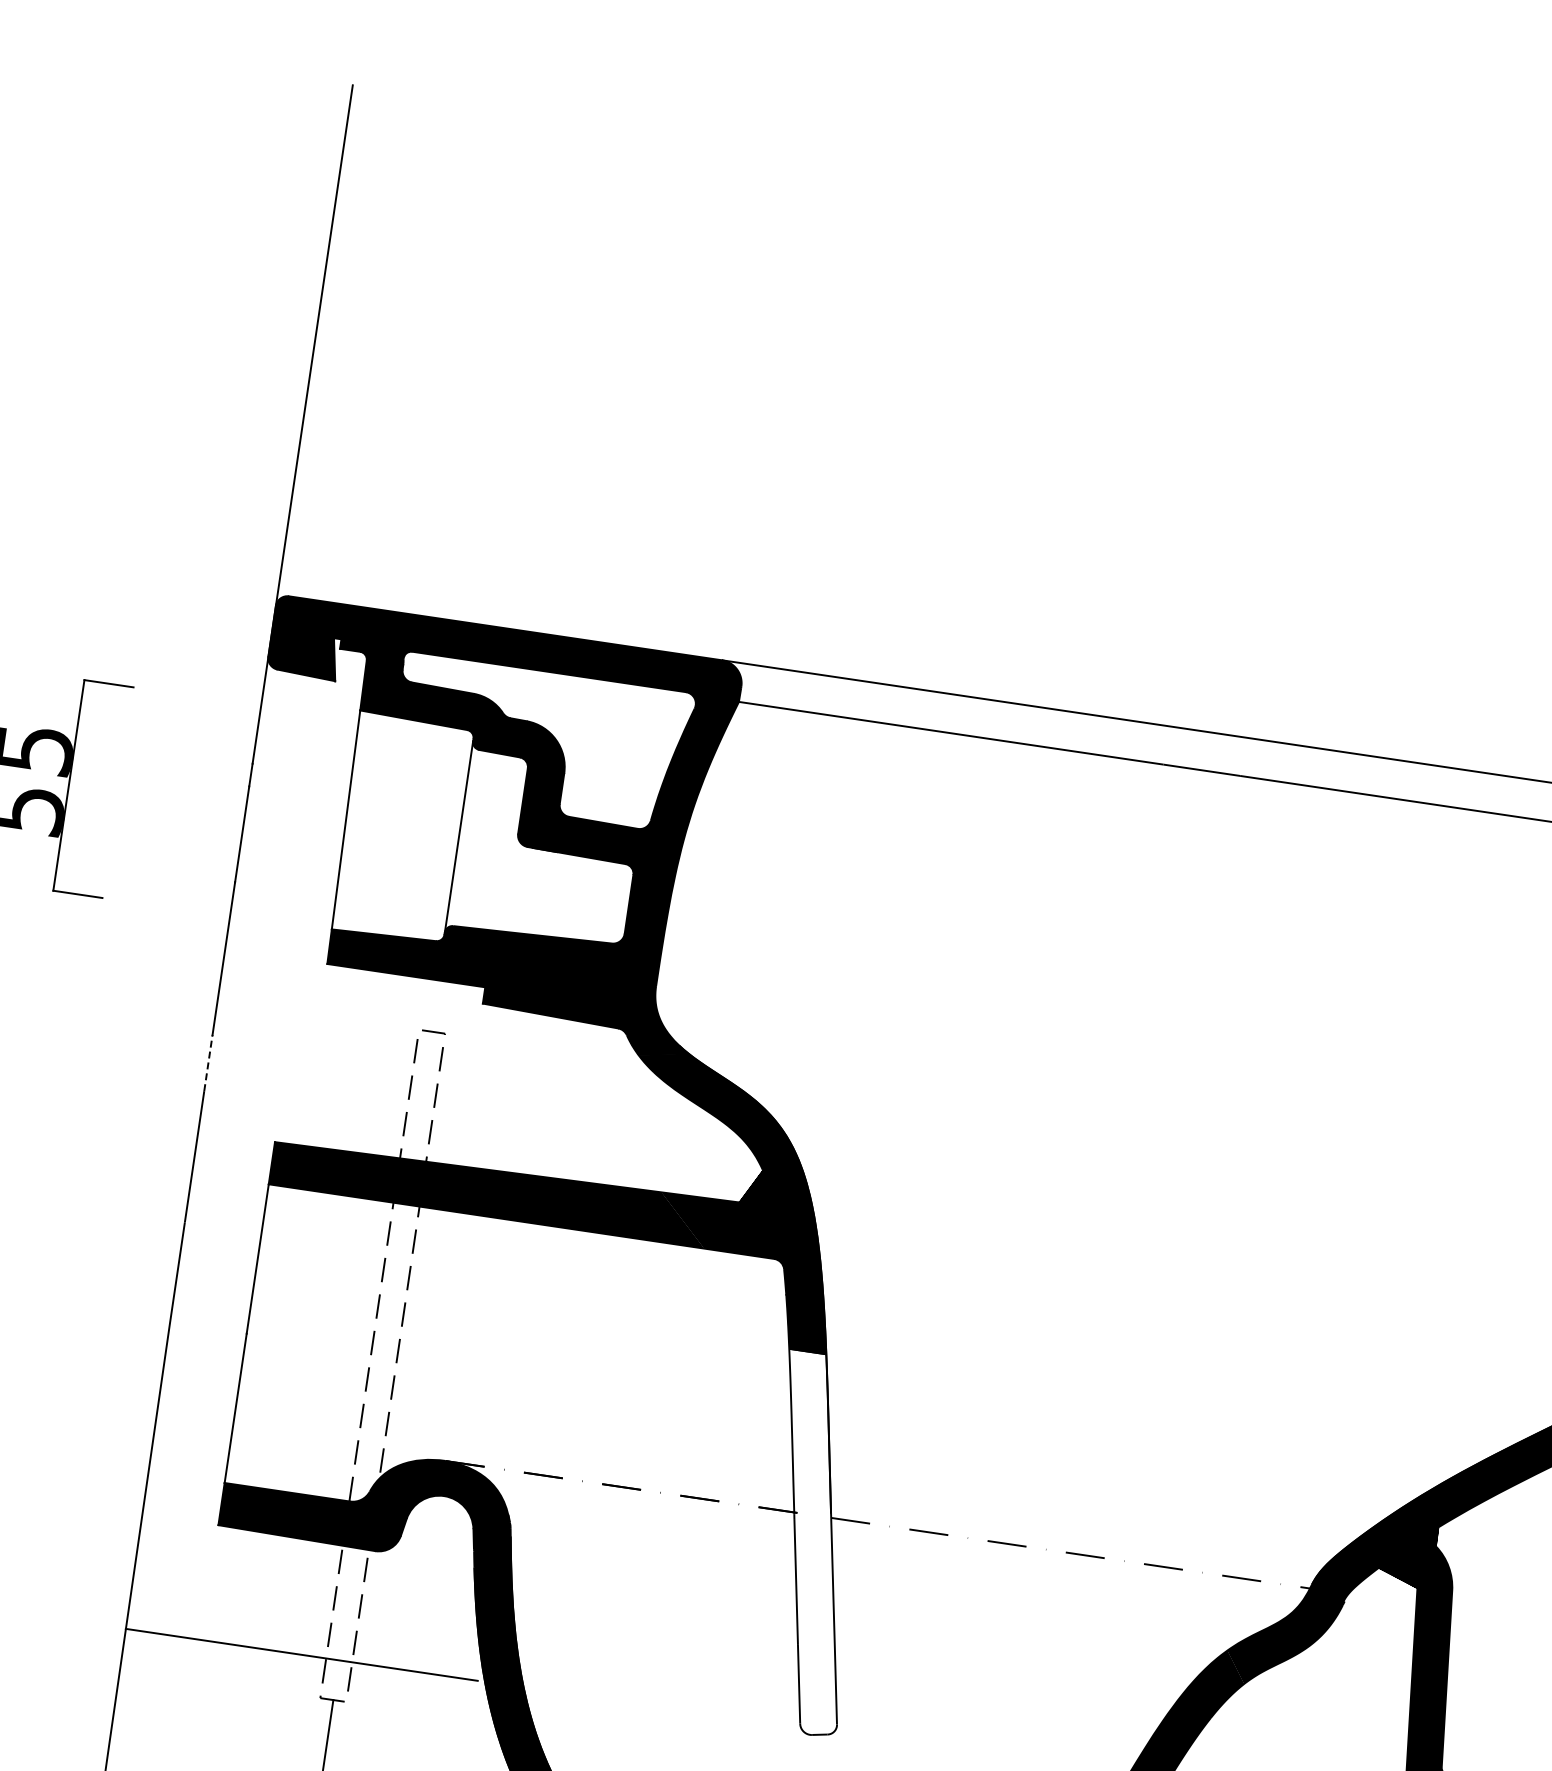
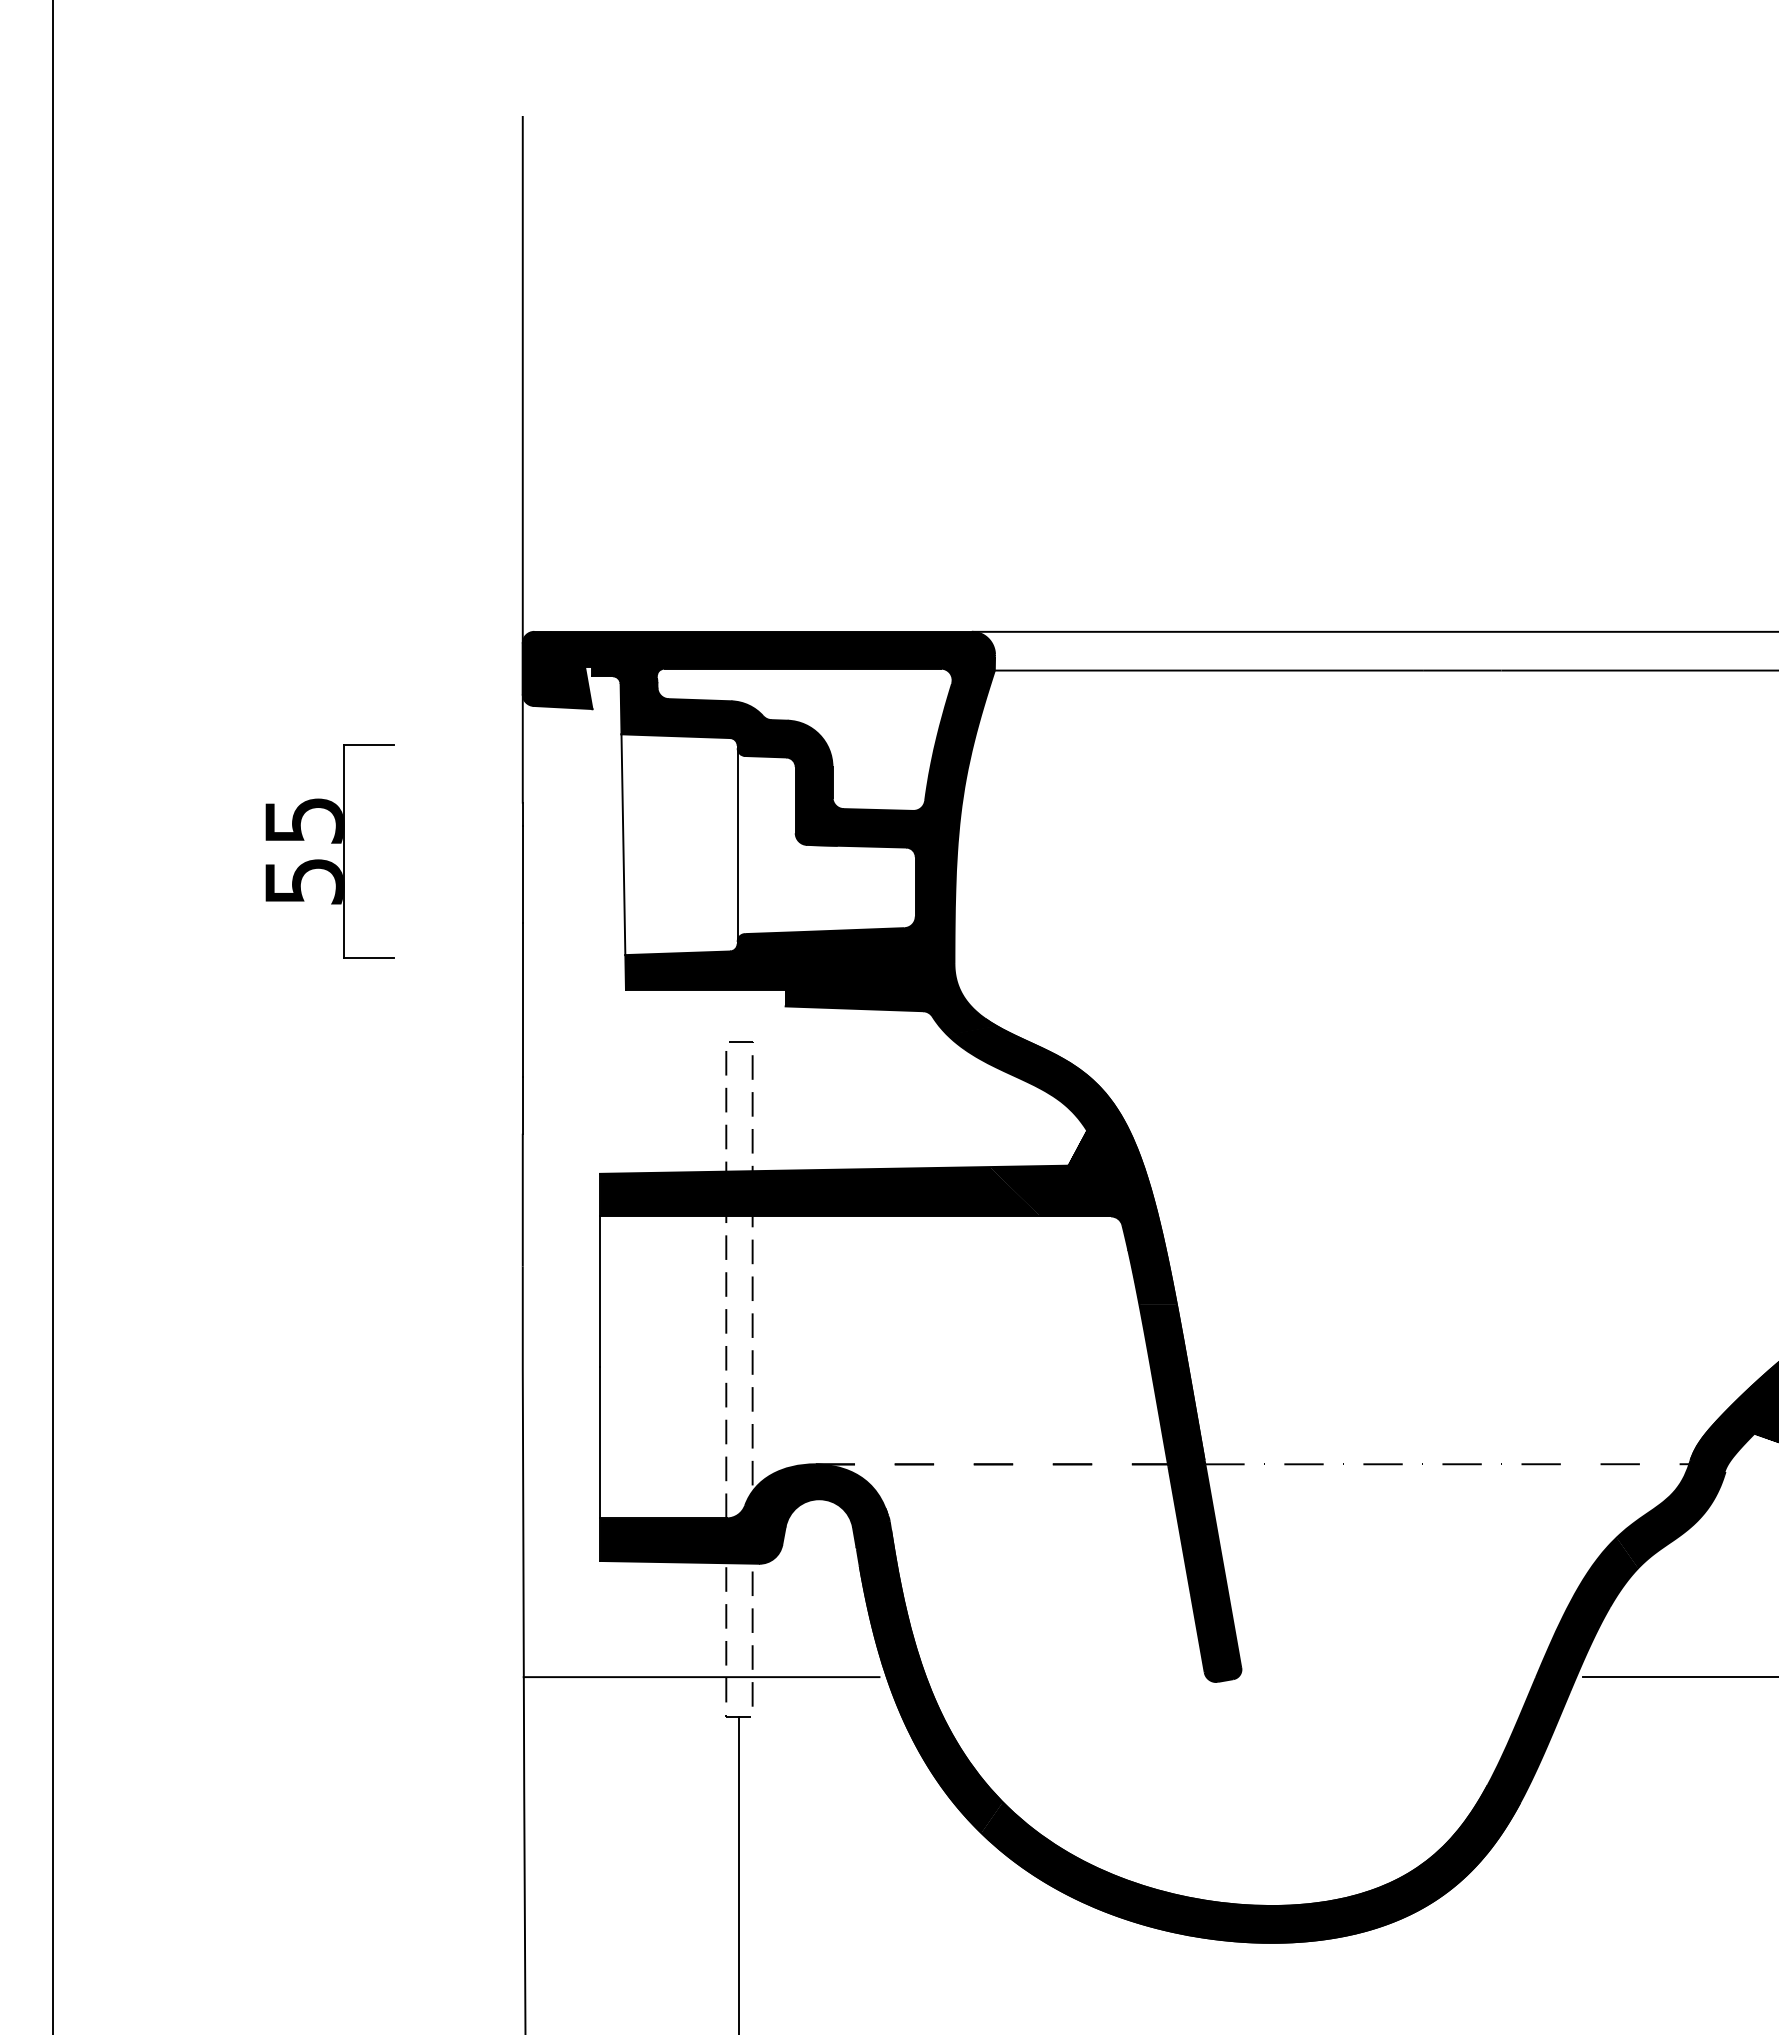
line: (208, 1062) -> (522, 1104), dashed -> solid
fill: (812, 1544) -> (1190, 1493), added

